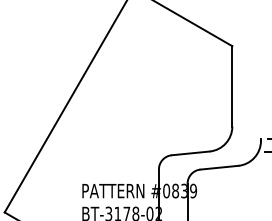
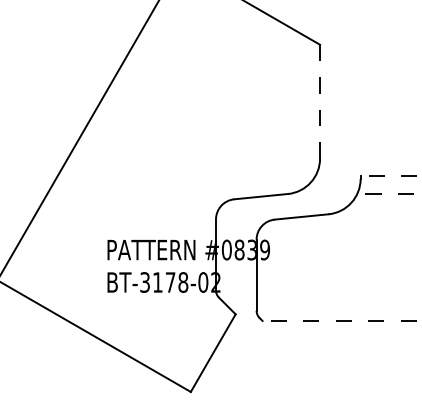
line: (232, 86) -> (320, 101), solid -> dashed

